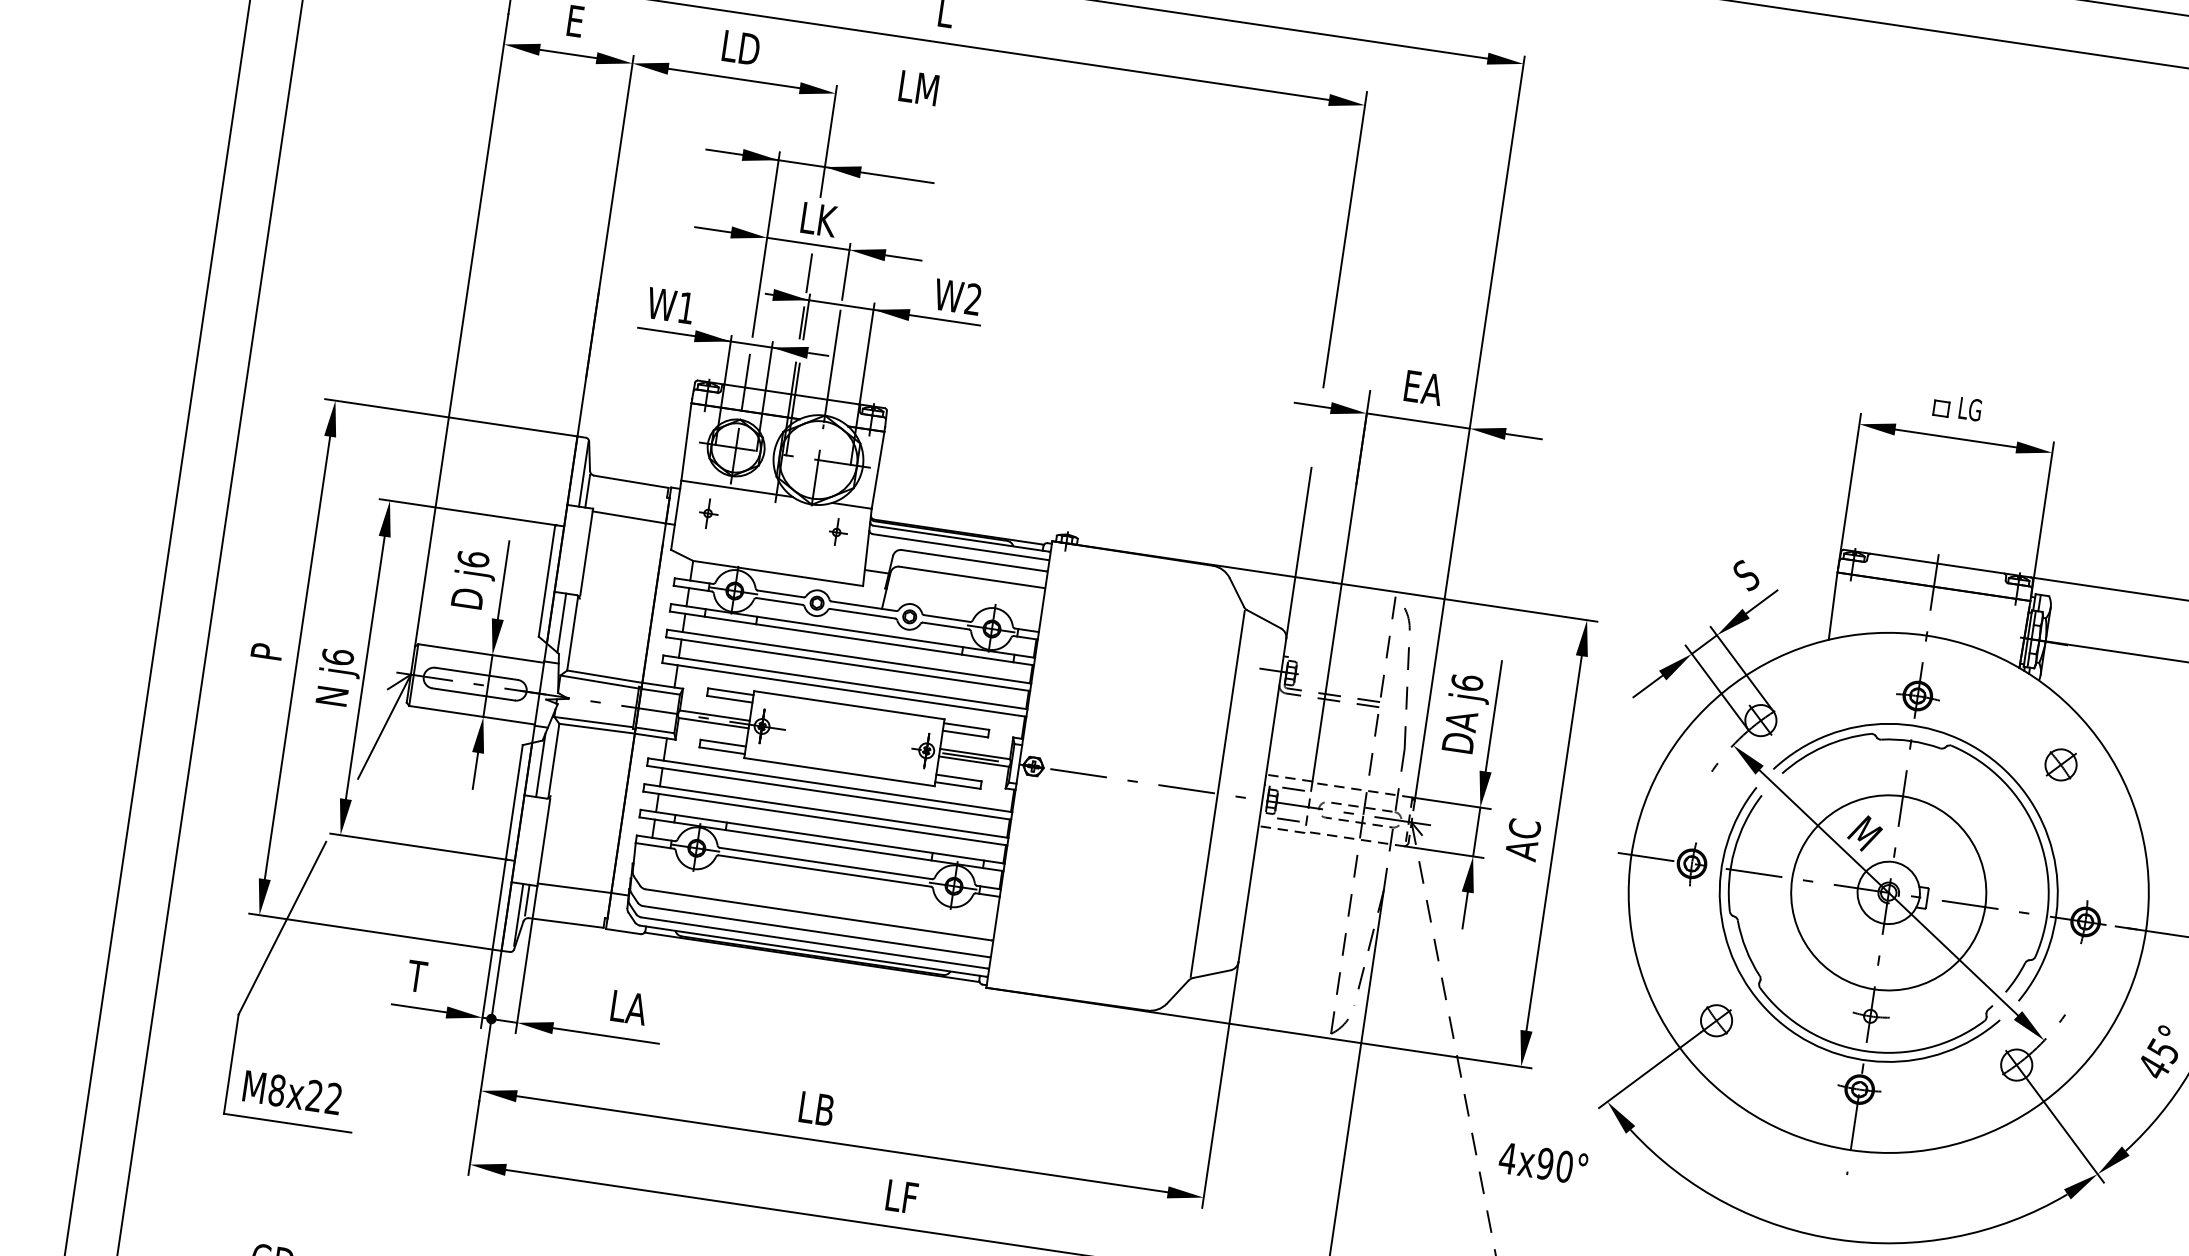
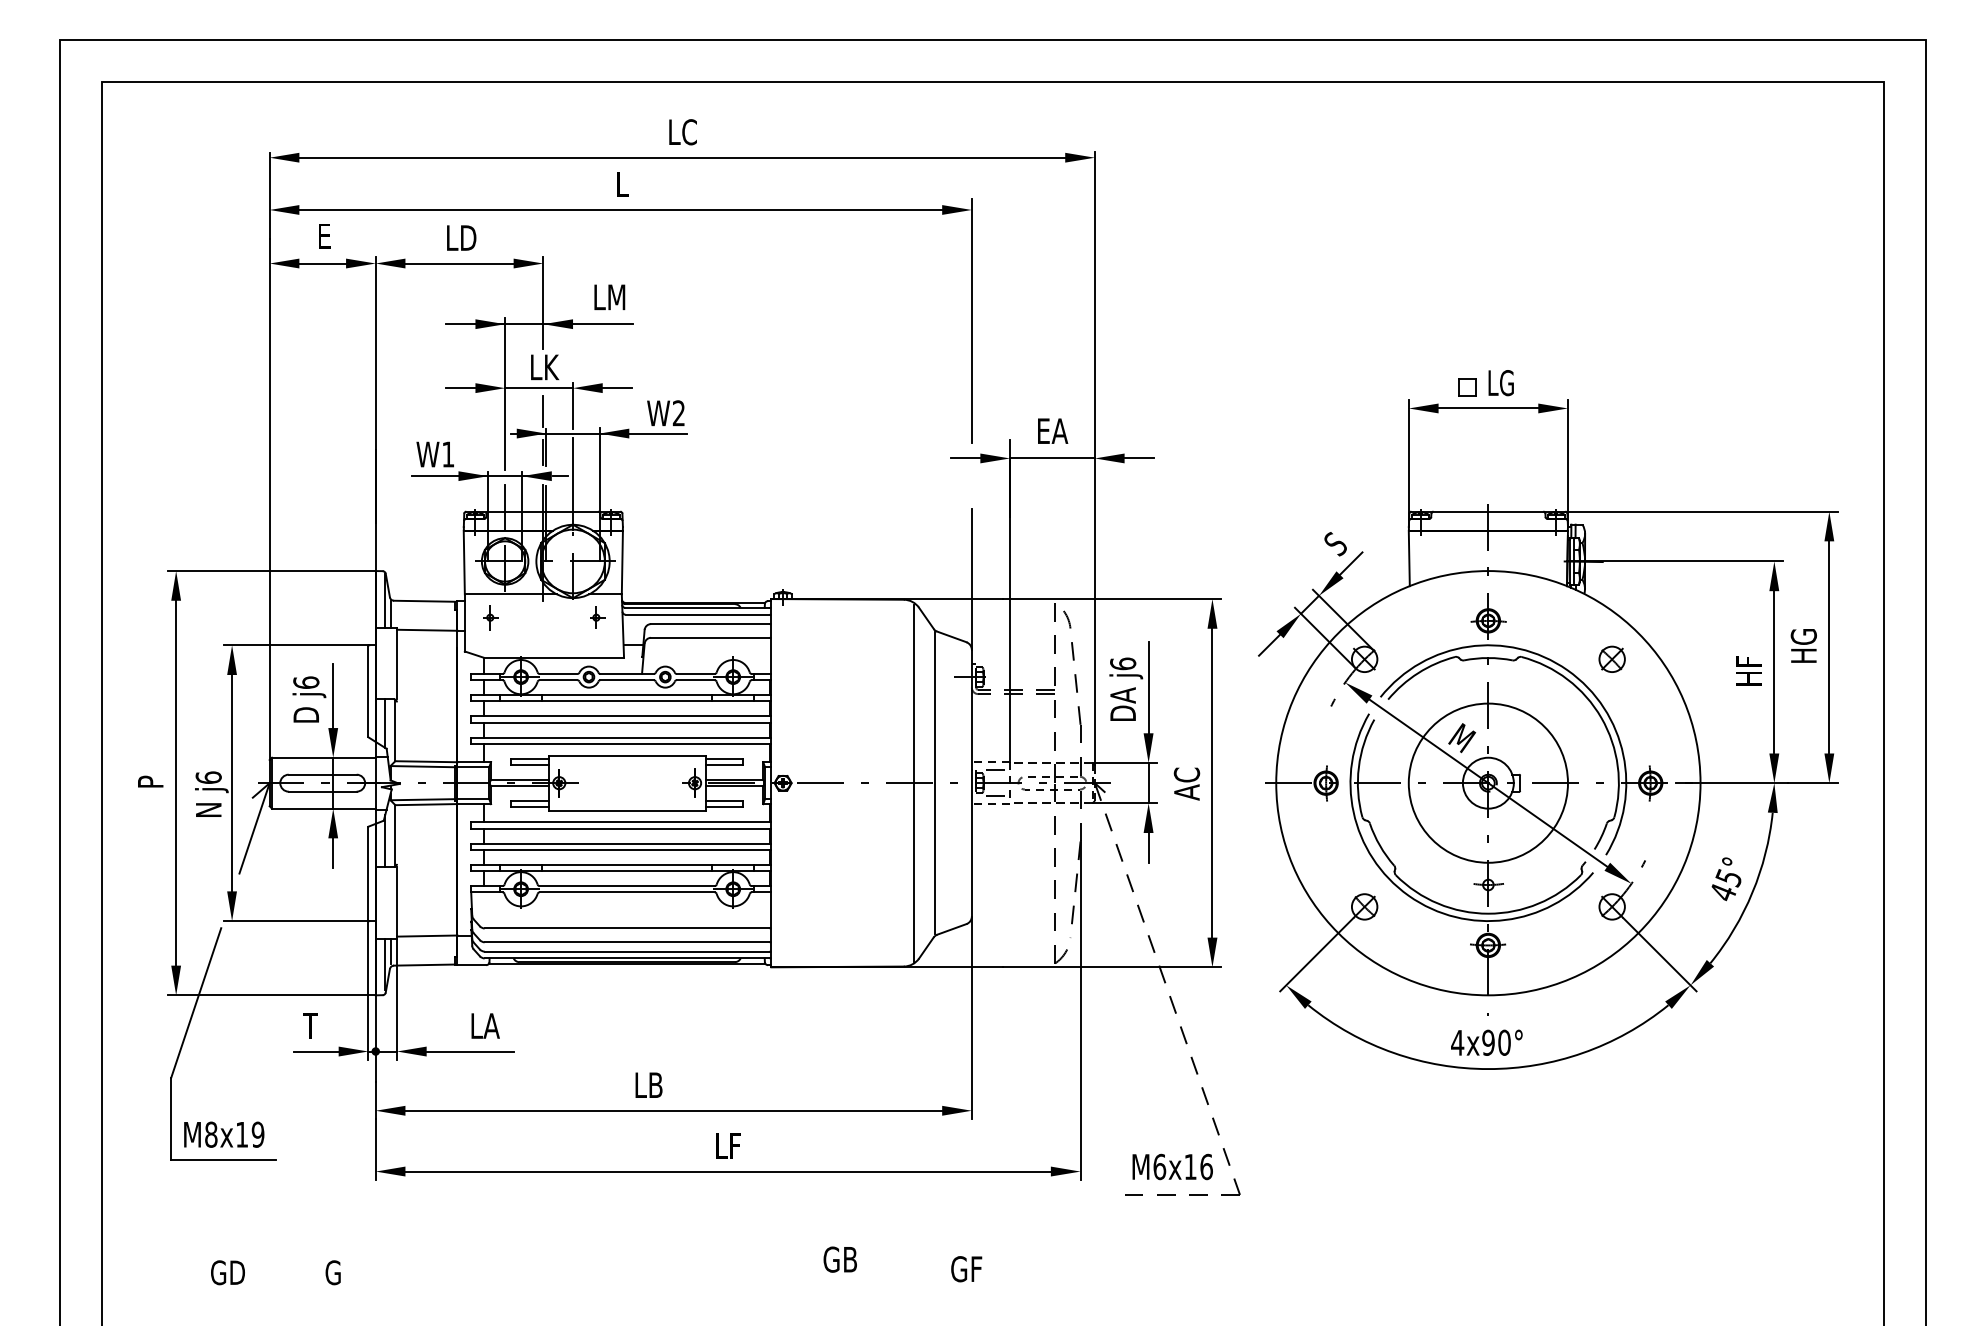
text: (918, 88) -> (609, 297), moved
part: (1956, 407) -> (1485, 383), size x1.43
line: (1191, 790) -> (913, 783), added
text: (324, 1097) -> (250, 1134), M8x22 -> M8x19
text: (1542, 1163) -> (1486, 1042), moved

